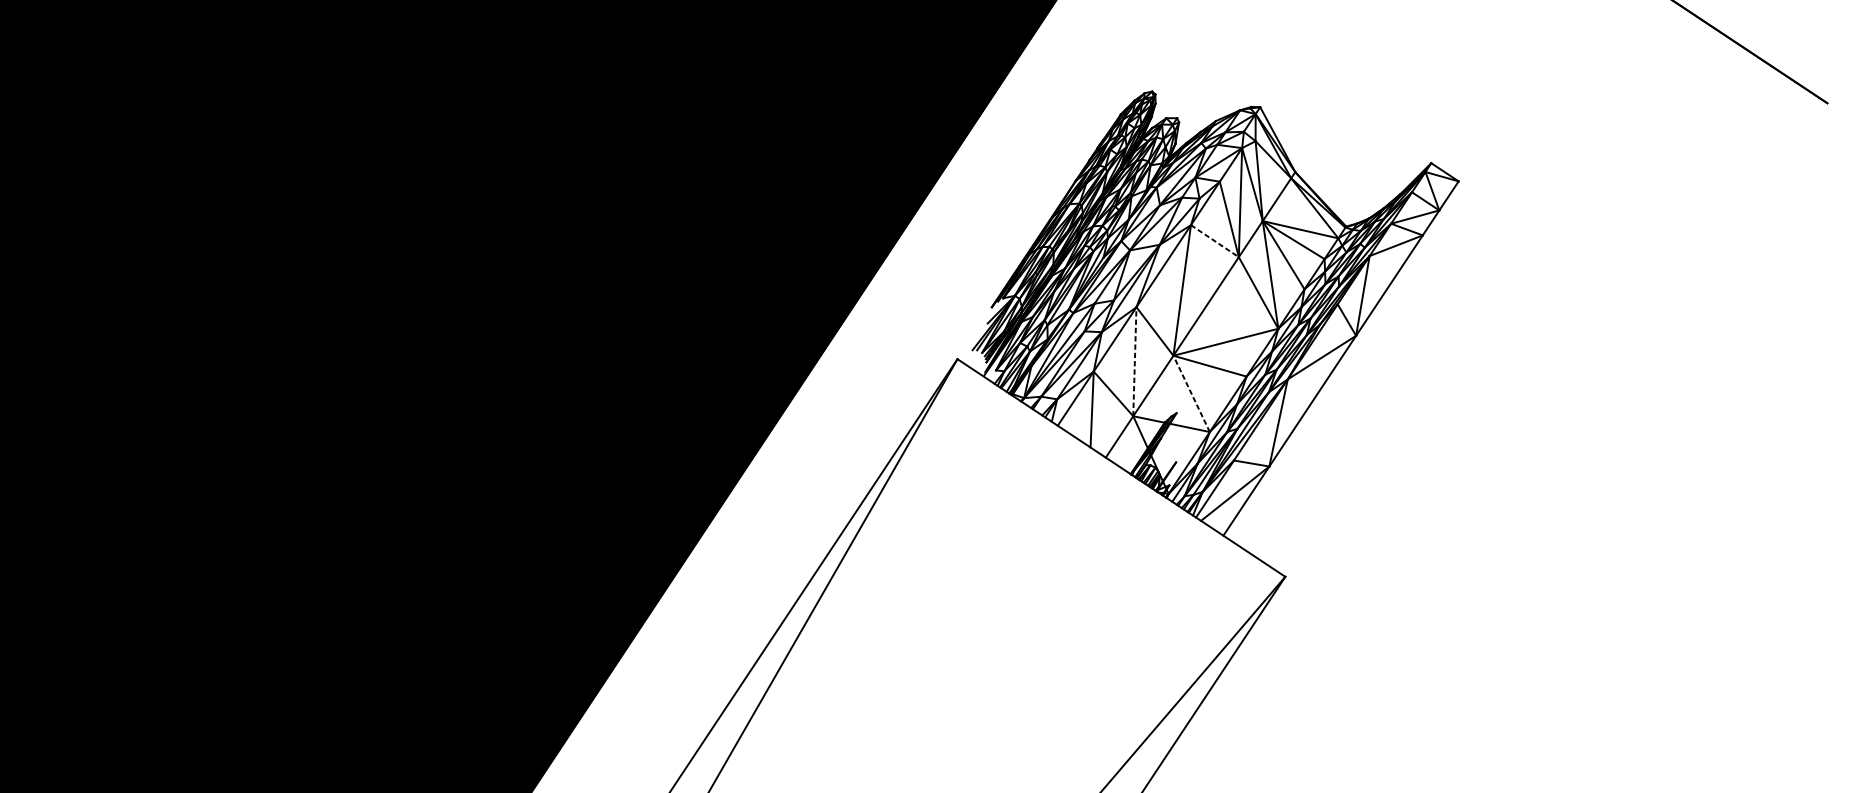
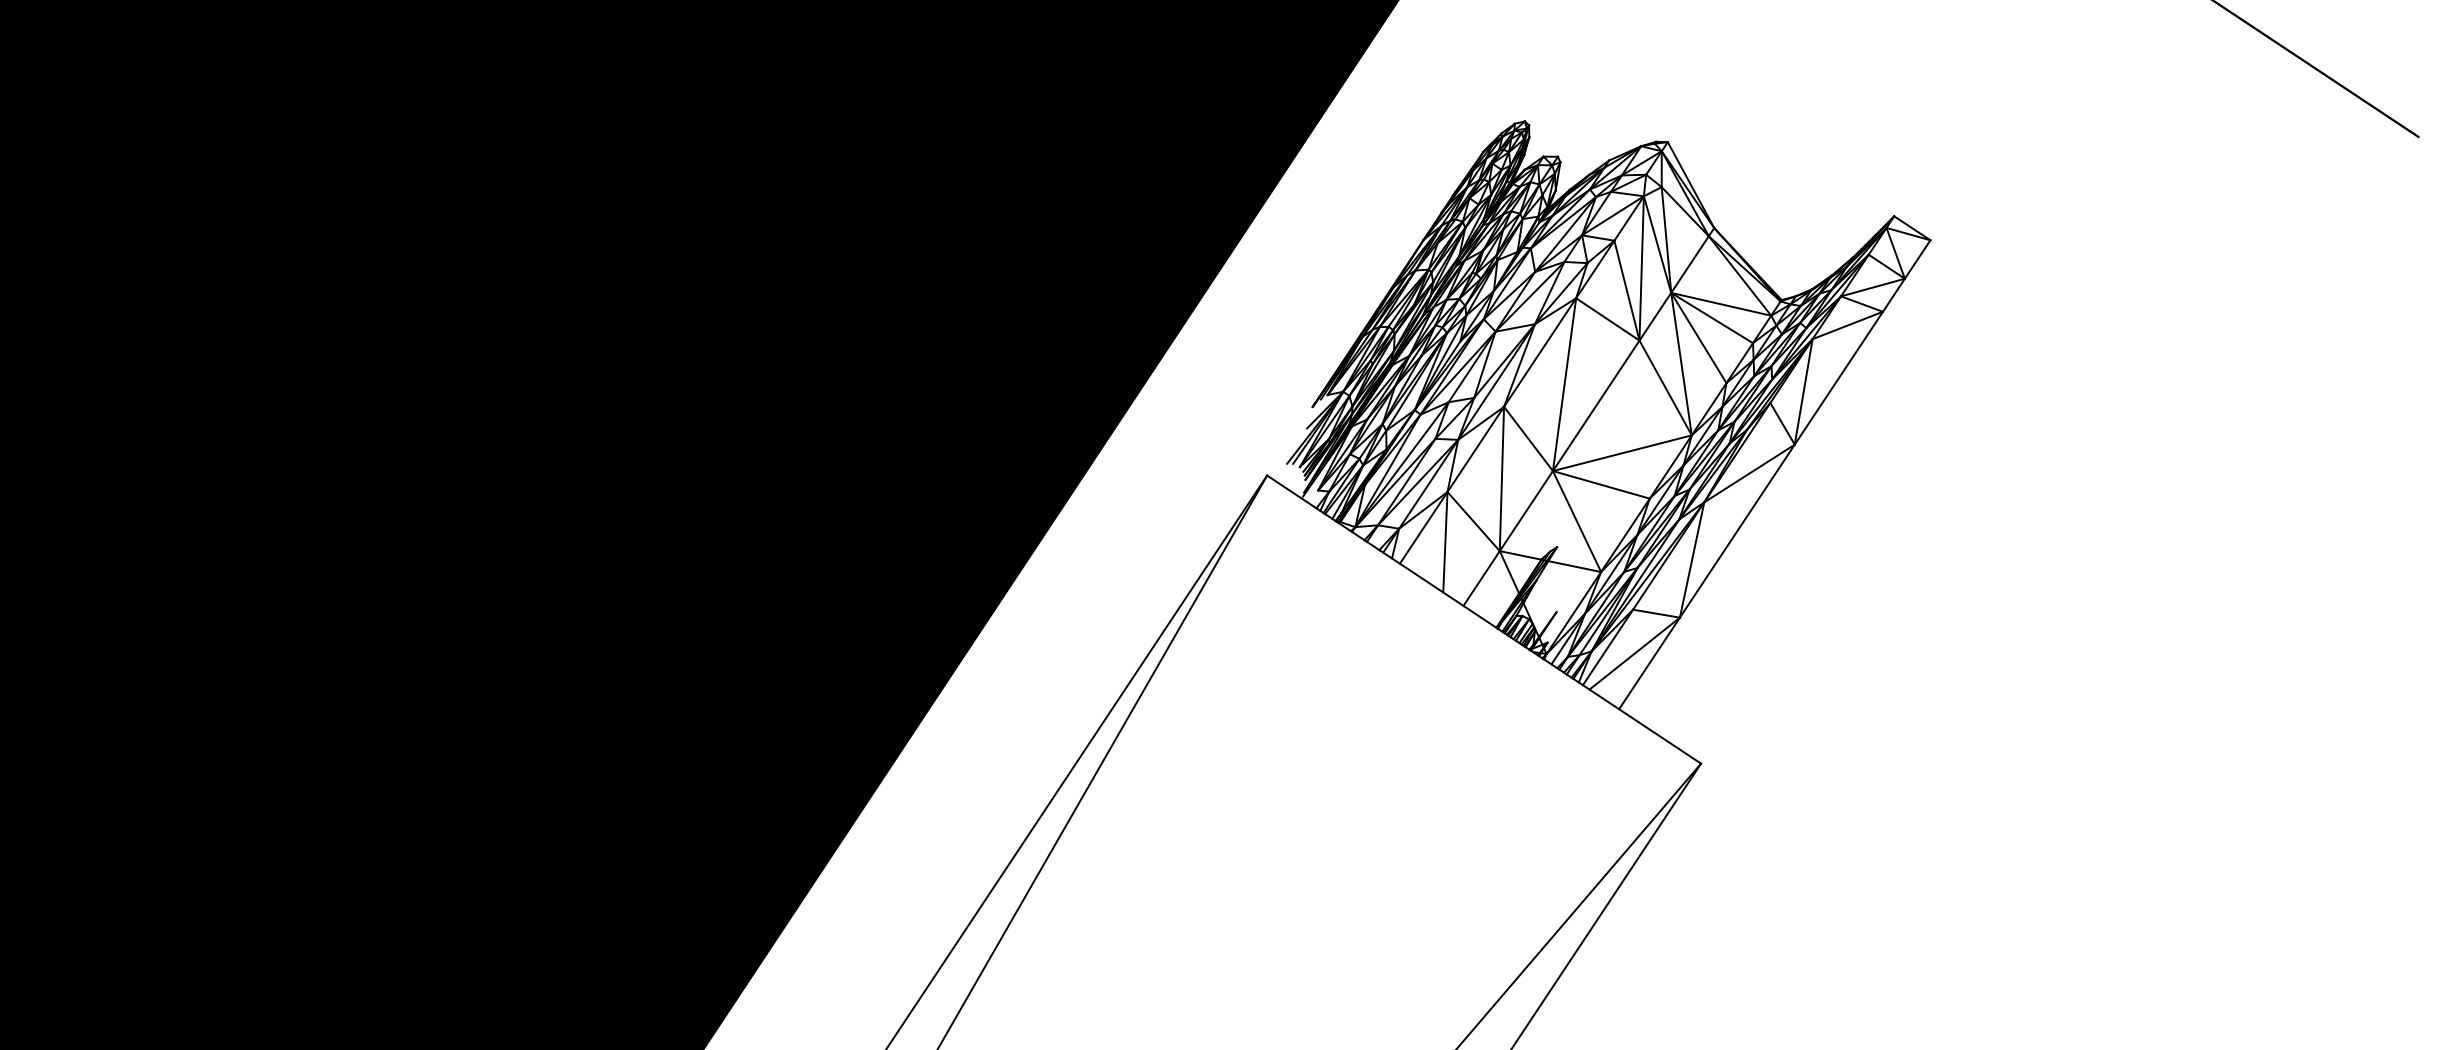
line: (1215, 241) -> (1608, 319), dashed -> solid
line: (1134, 361) -> (1501, 478), dashed -> solid
line: (1191, 393) -> (1577, 521), dashed -> solid

